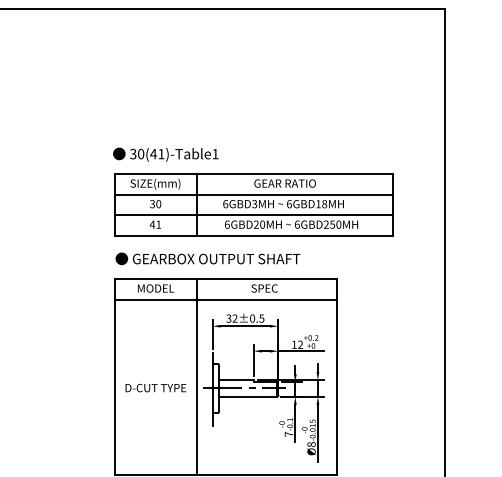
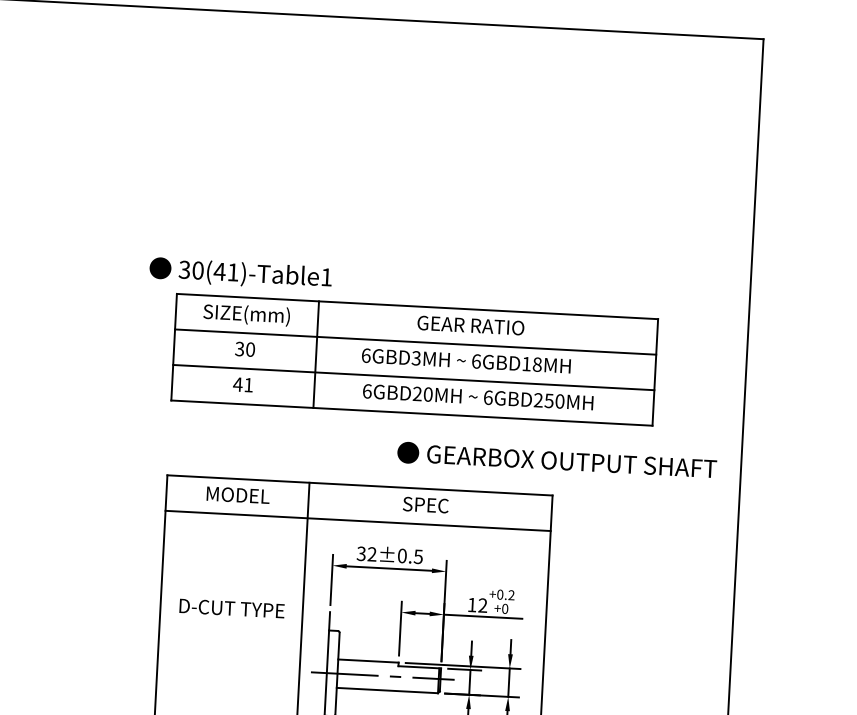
text: (165, 154) -> (240, 273), moved
text: (207, 258) -> (556, 459), moved
text: (155, 387) -> (231, 607), moved

